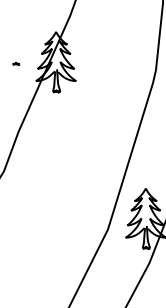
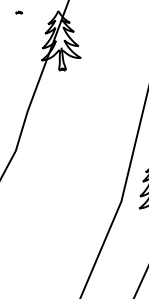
curve: (16, 64) -> (19, 13), moved

